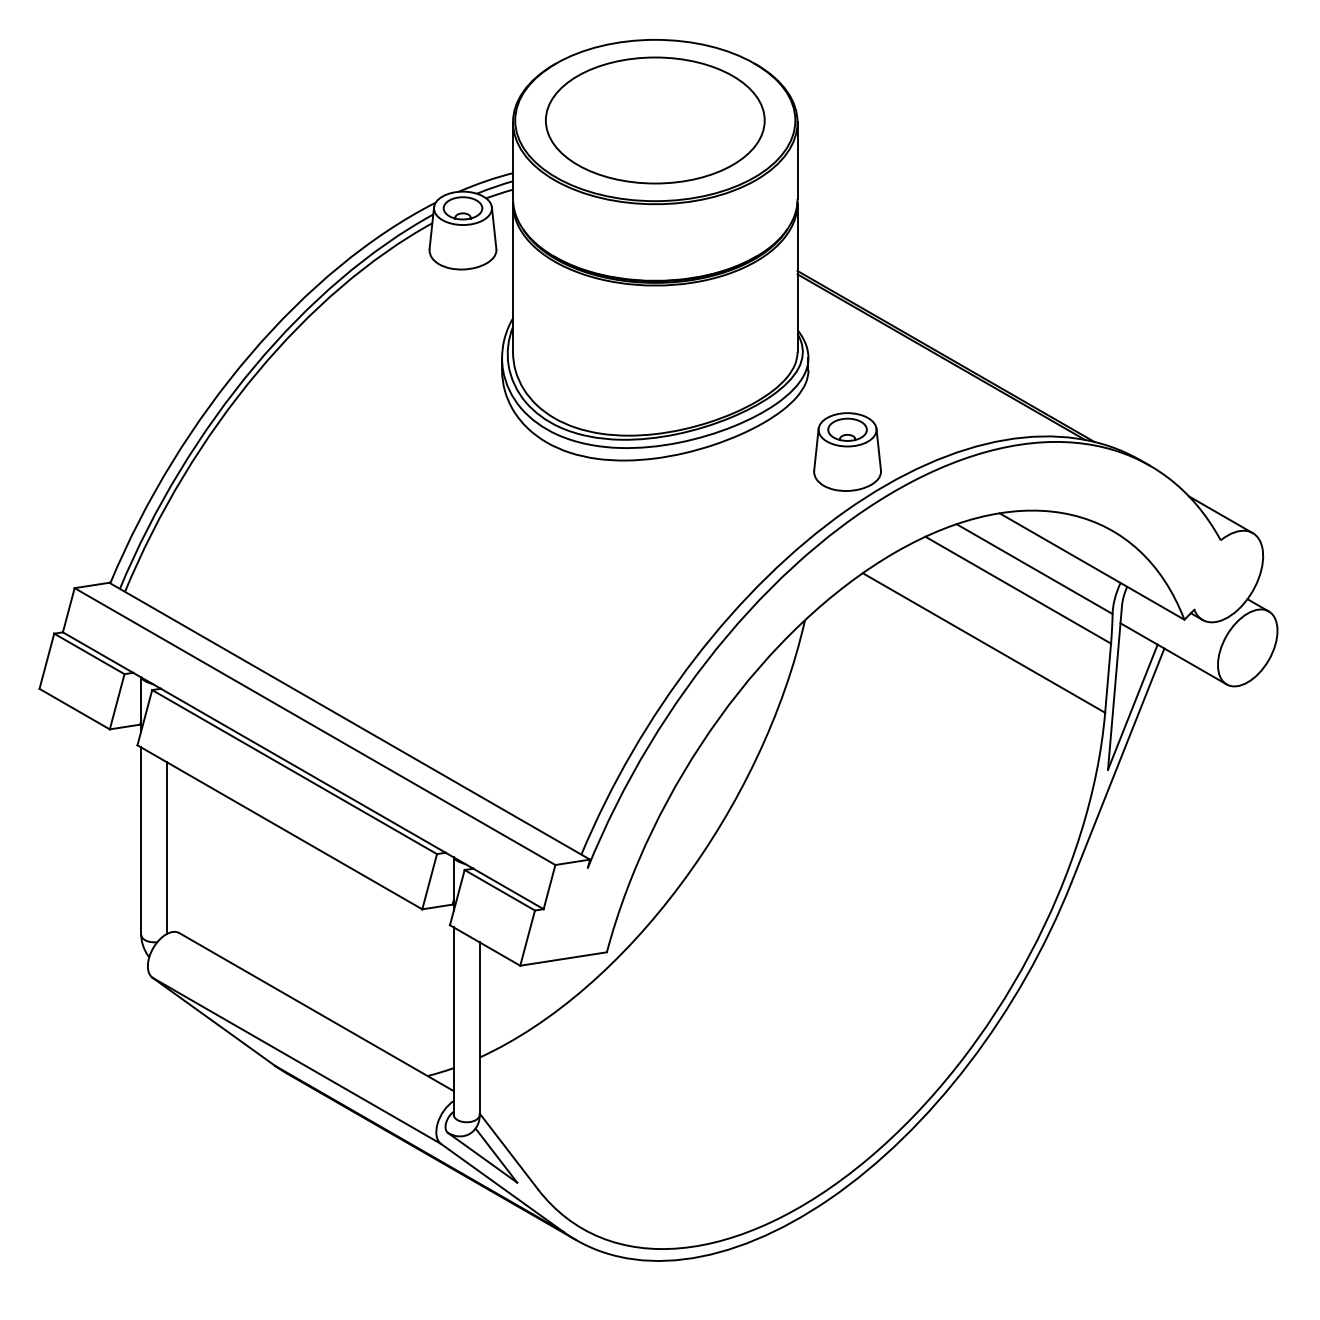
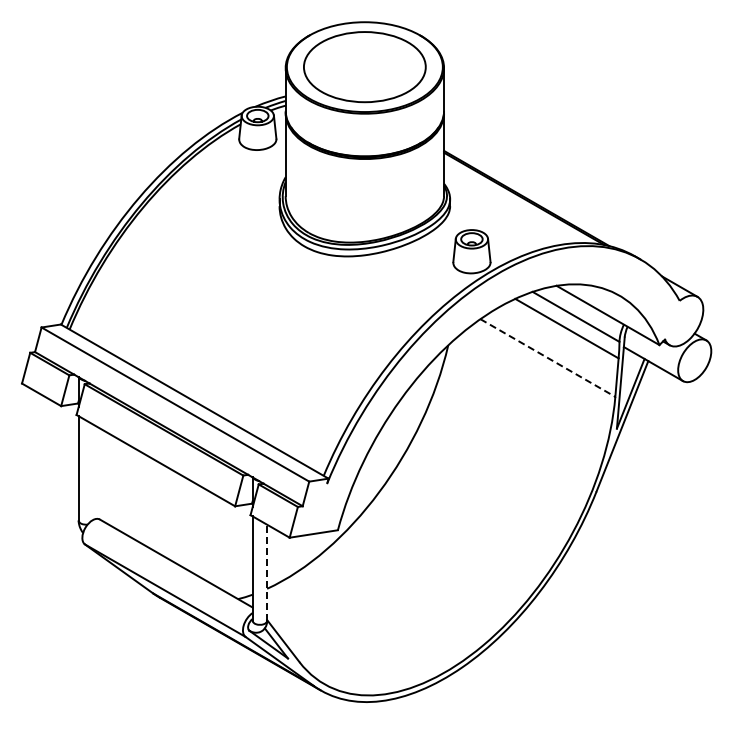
line: (983, 643) -> (547, 358), solid -> dashed
line: (167, 846) -> (93, 471), removed
line: (480, 1028) -> (267, 572), solid -> dashed

